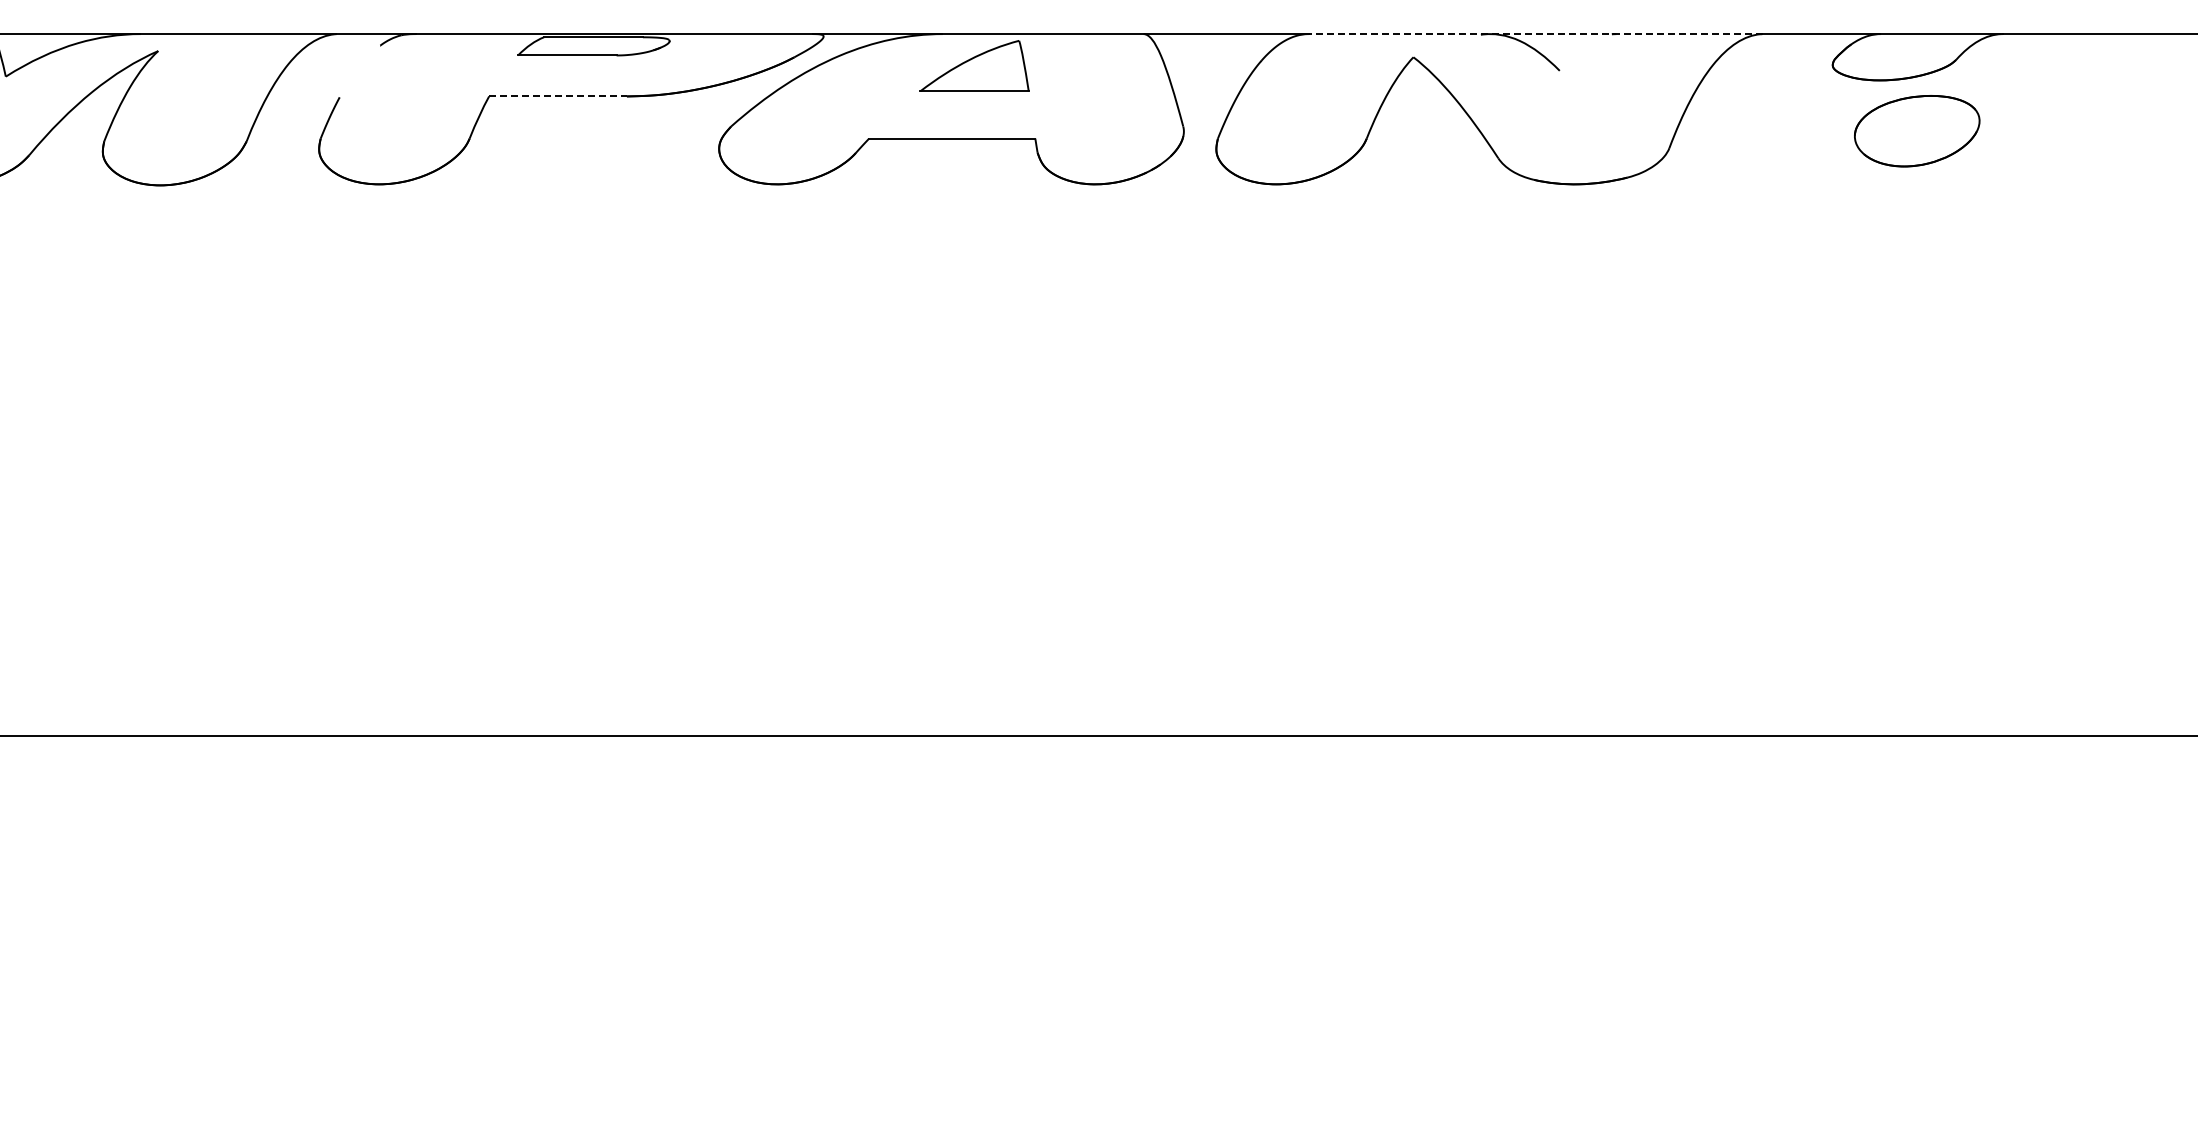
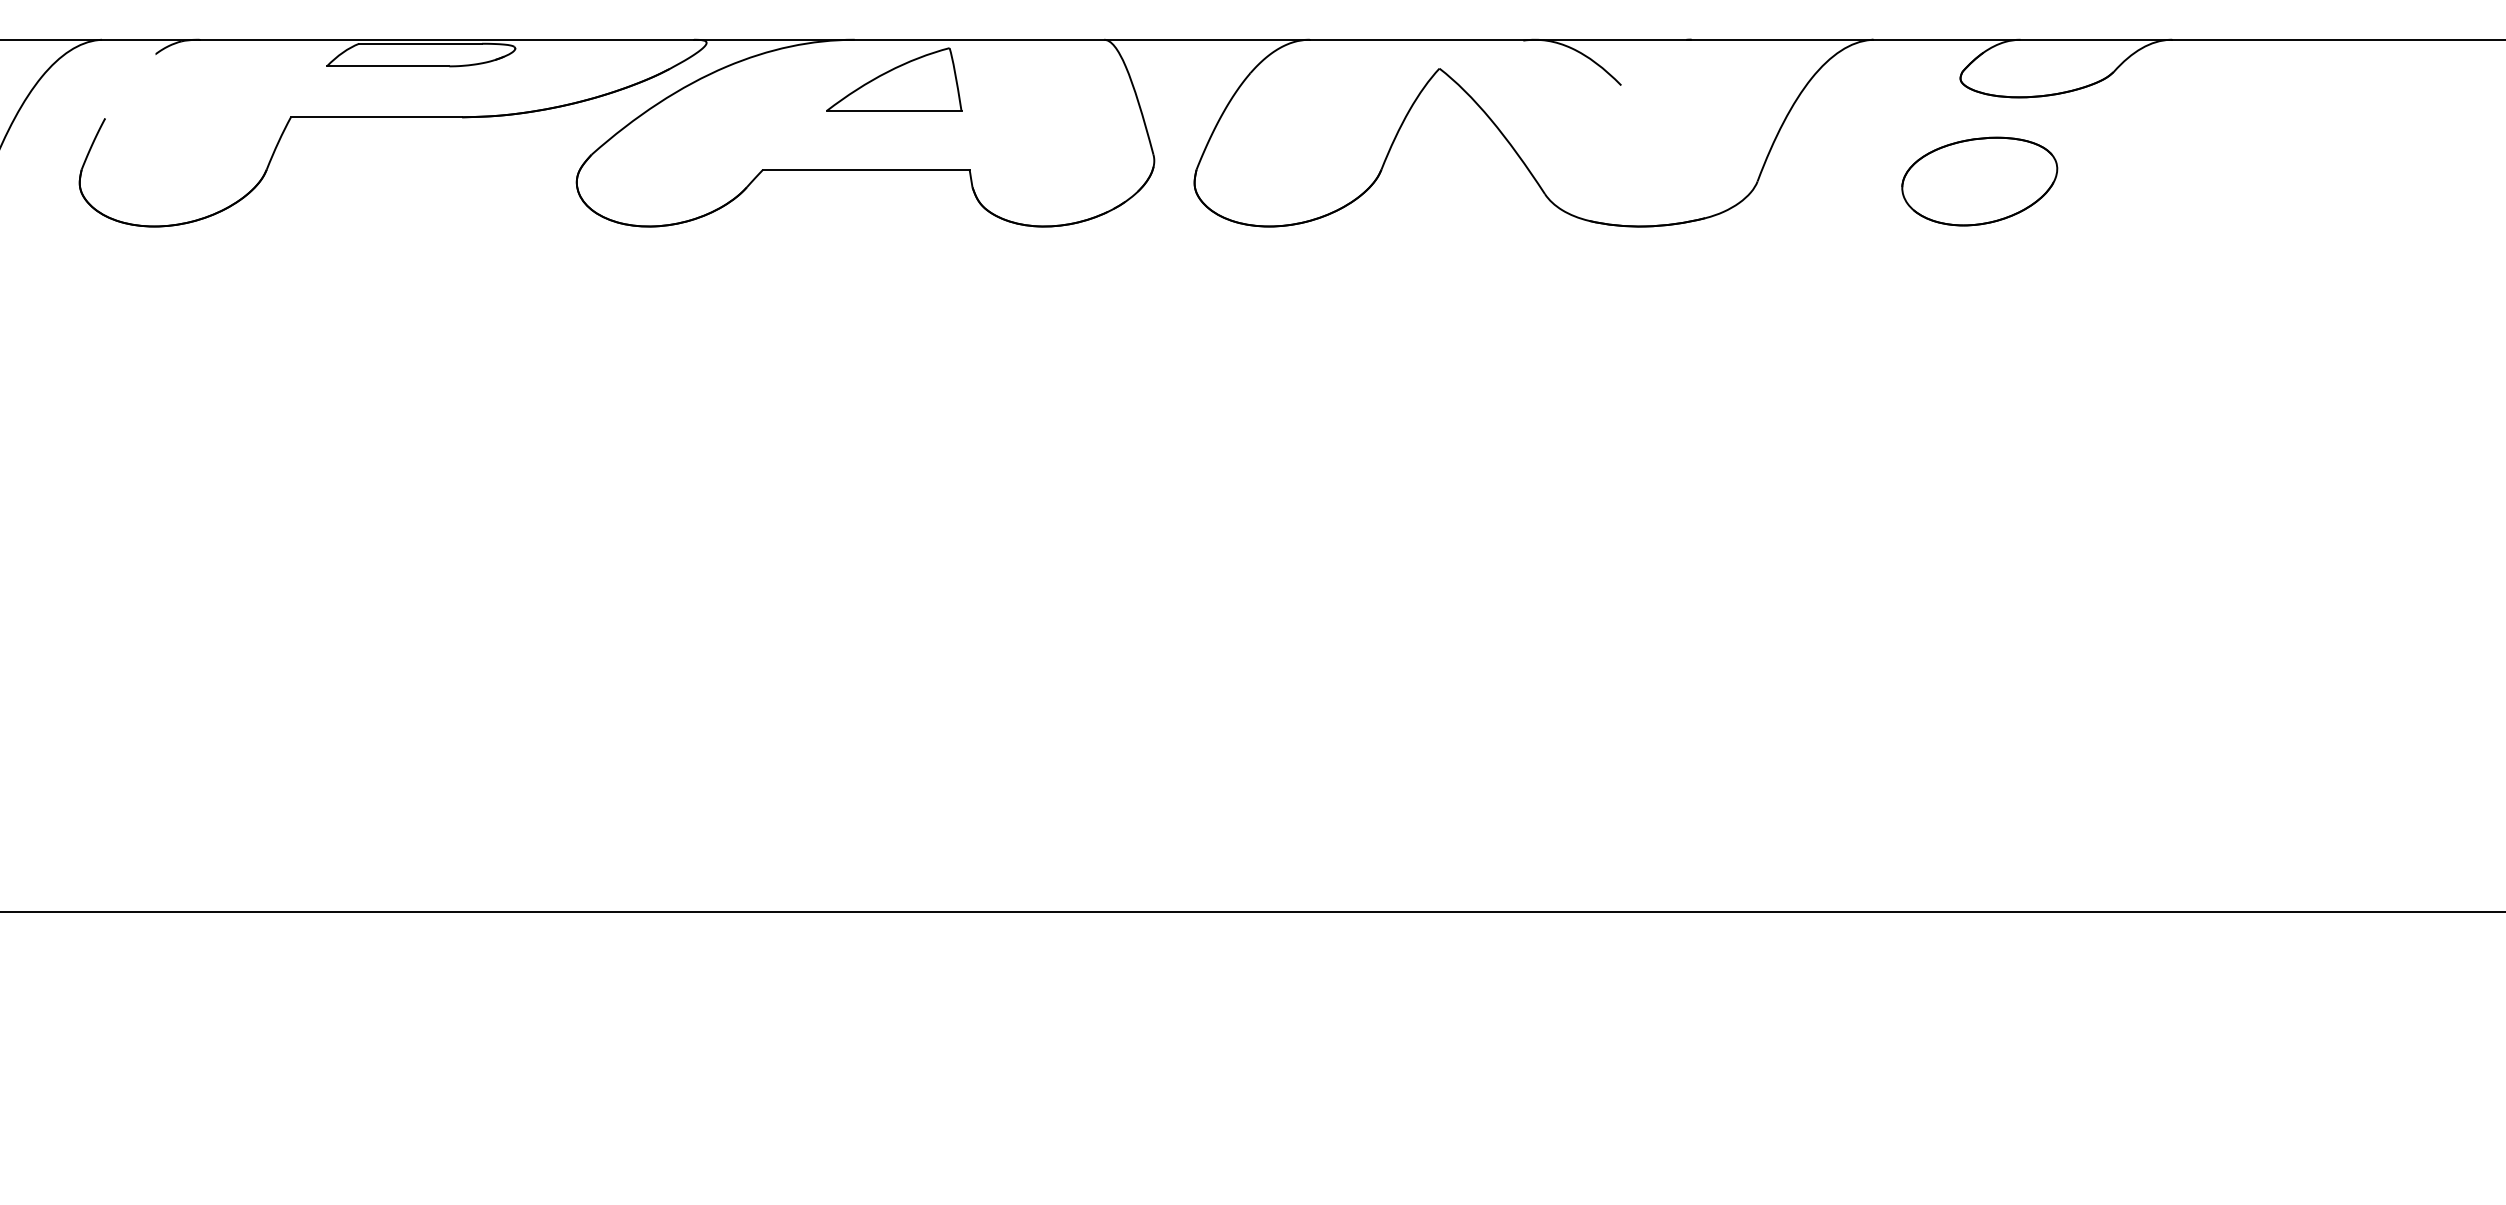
line: (1535, 34) -> (1591, 40), dashed -> solid
line: (558, 96) -> (377, 117), dashed -> solid
part: (1917, 131) -> (1980, 181), moved

